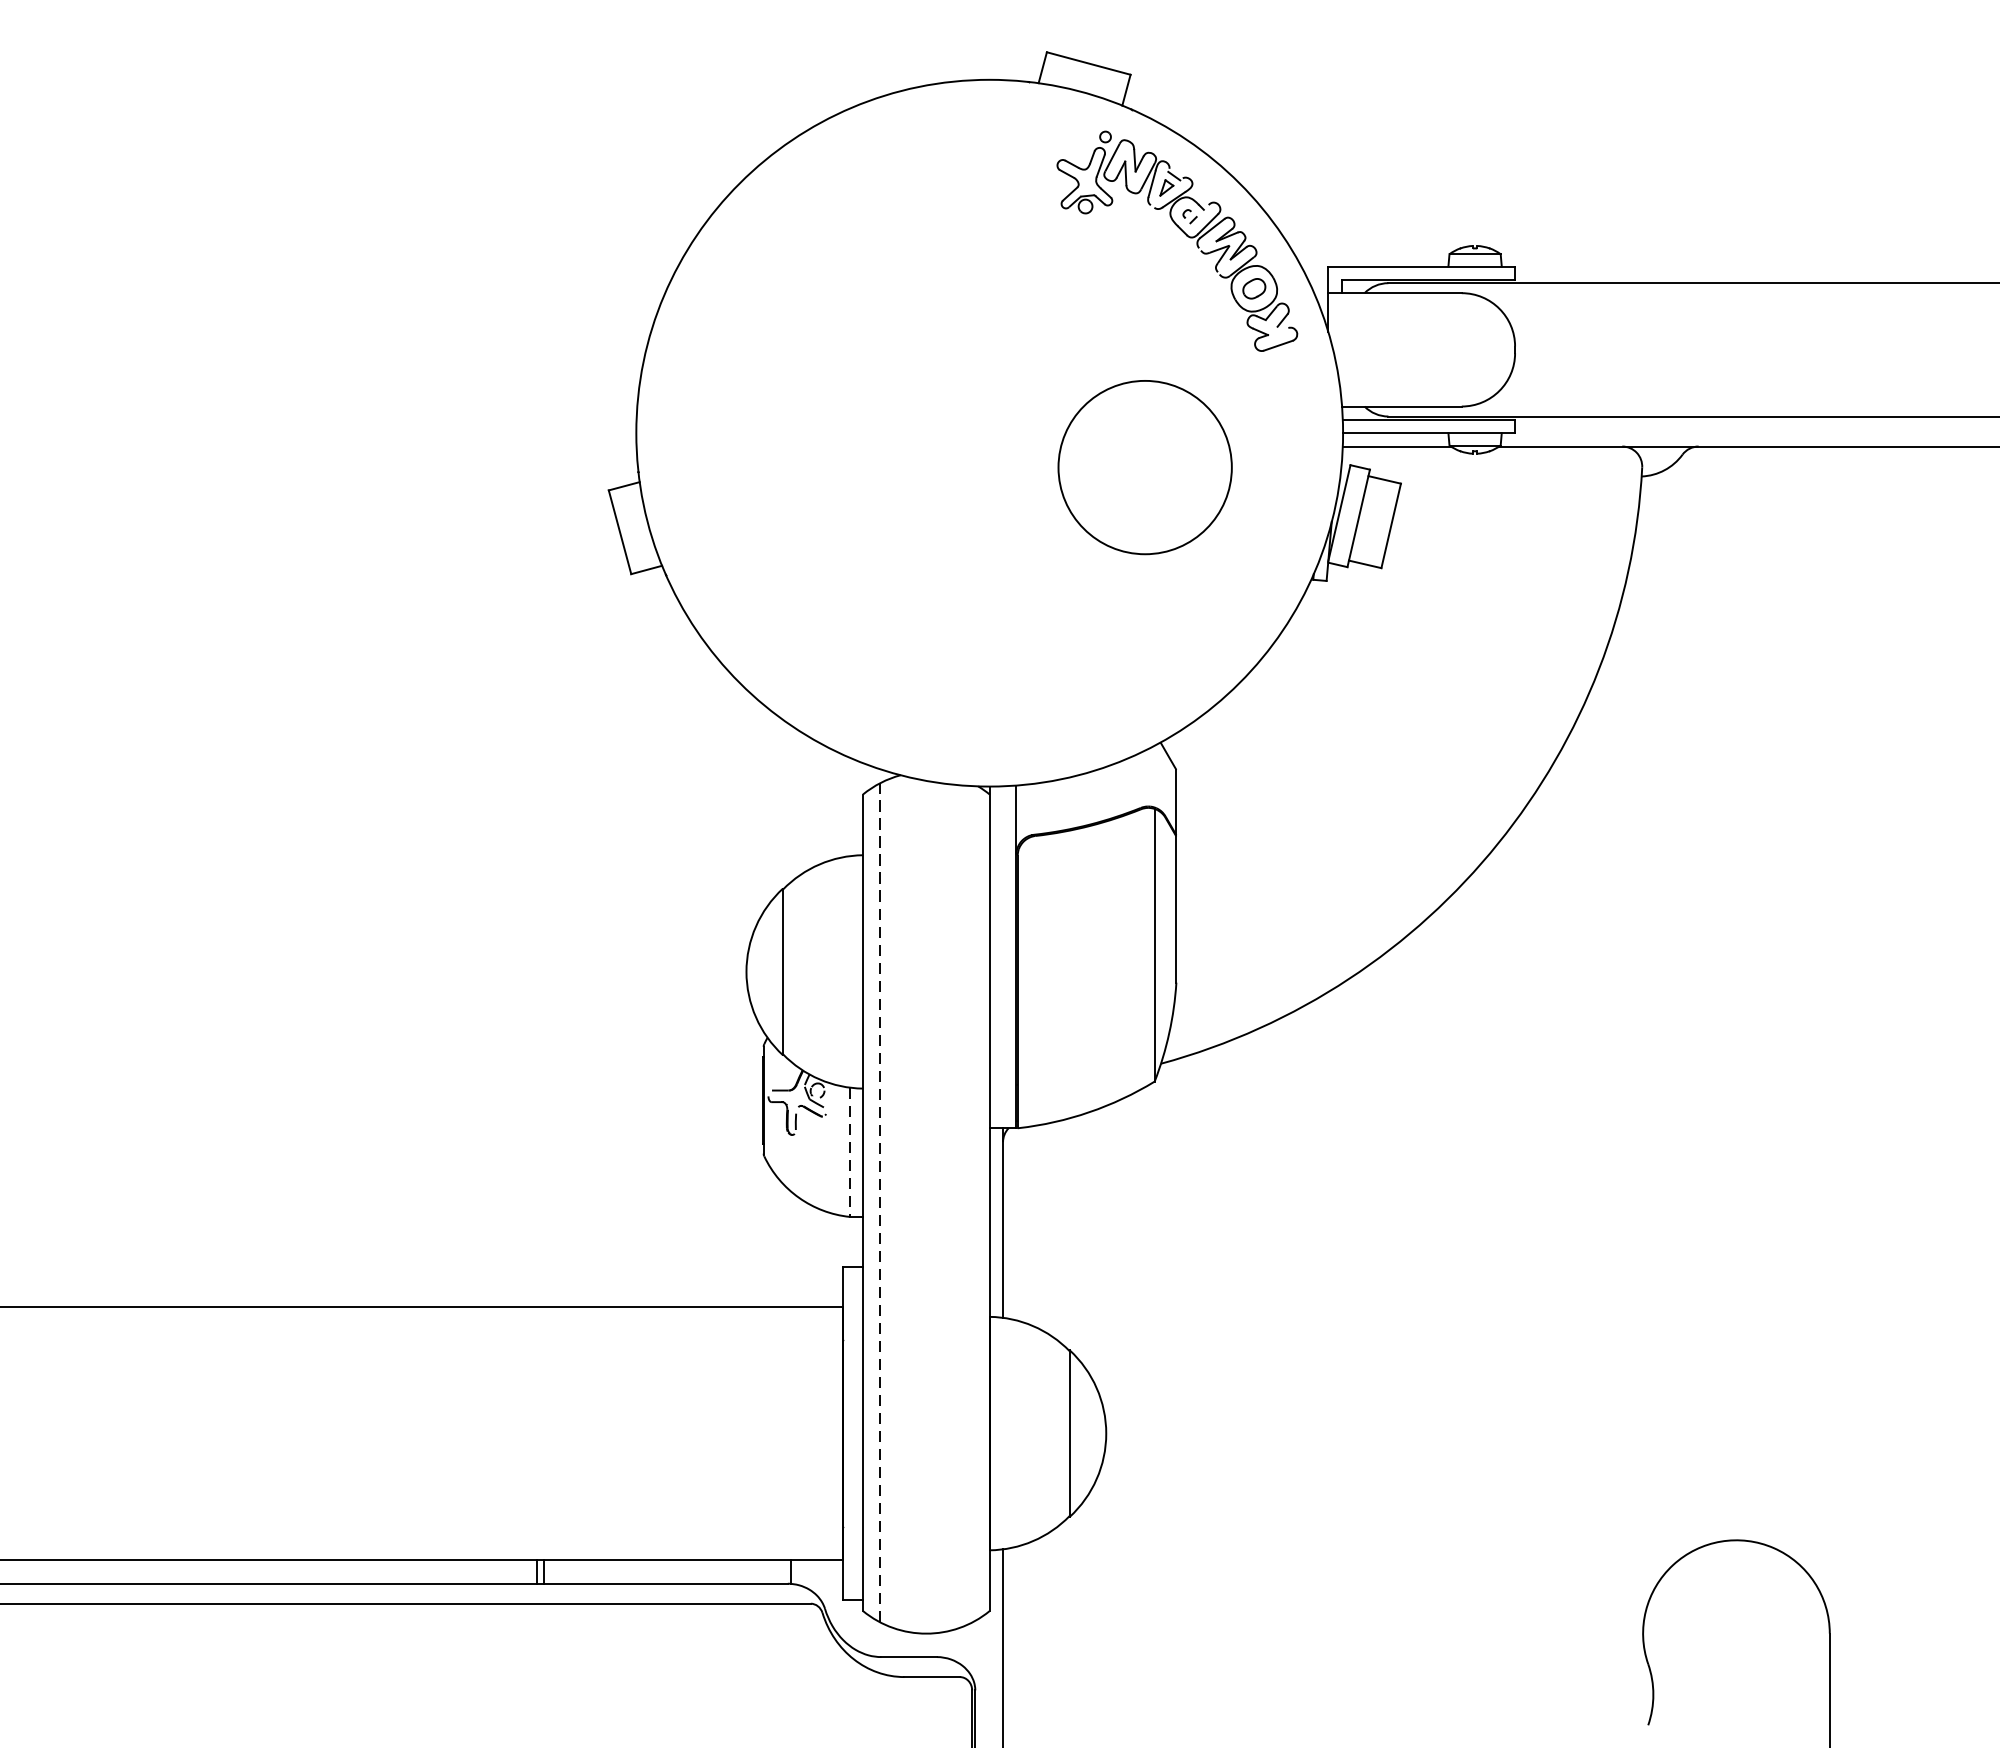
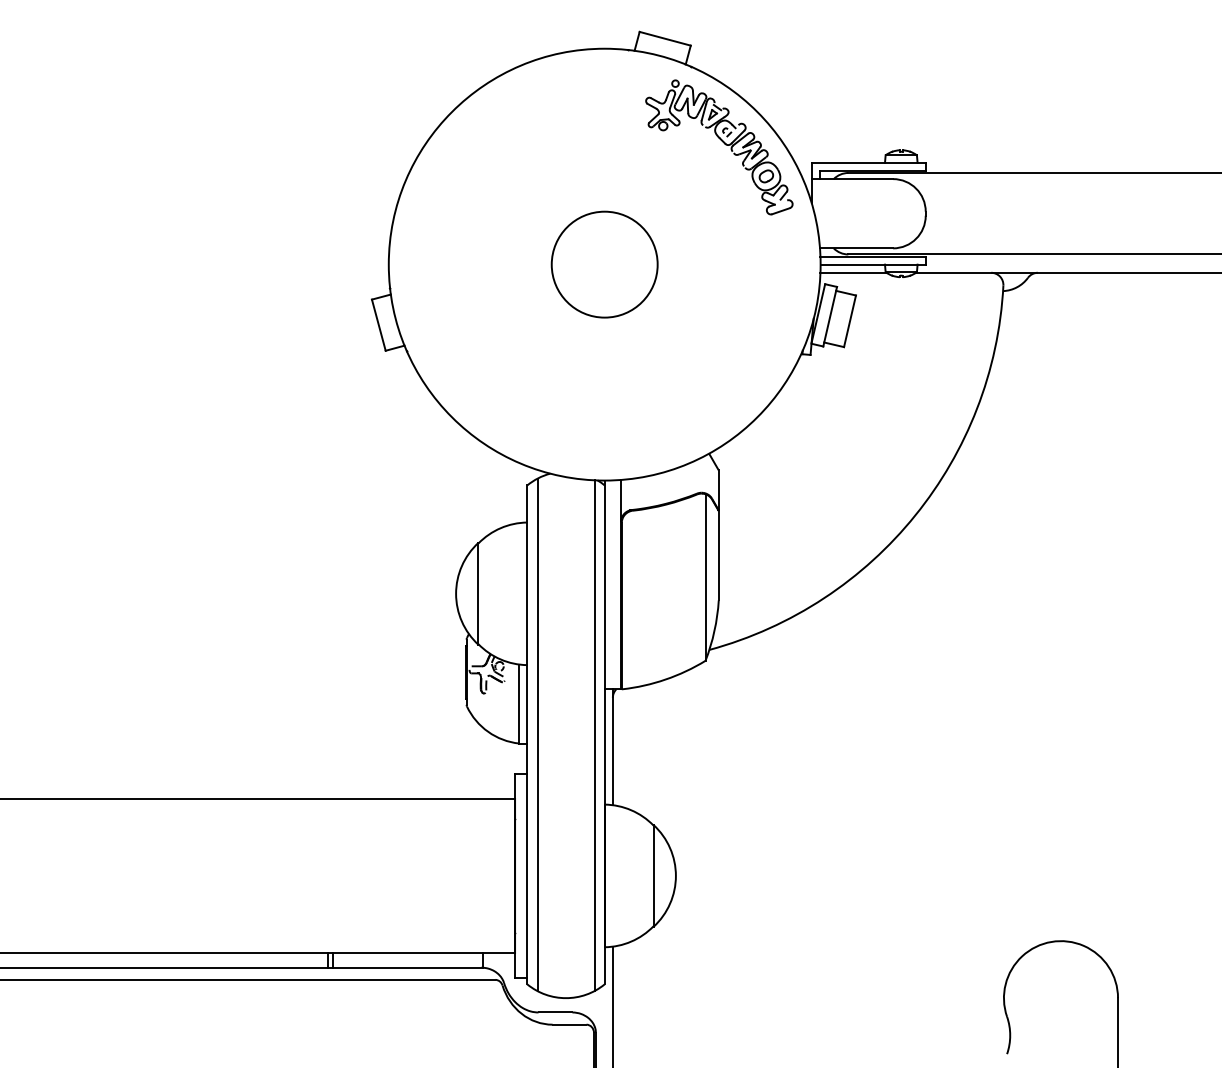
circle: (1144, 467) -> (604, 264), moved
line: (850, 1153) -> (519, 704), dashed -> solid
line: (879, 1202) -> (537, 734), dashed -> solid
line: (972, 1203) -> (594, 735), added

